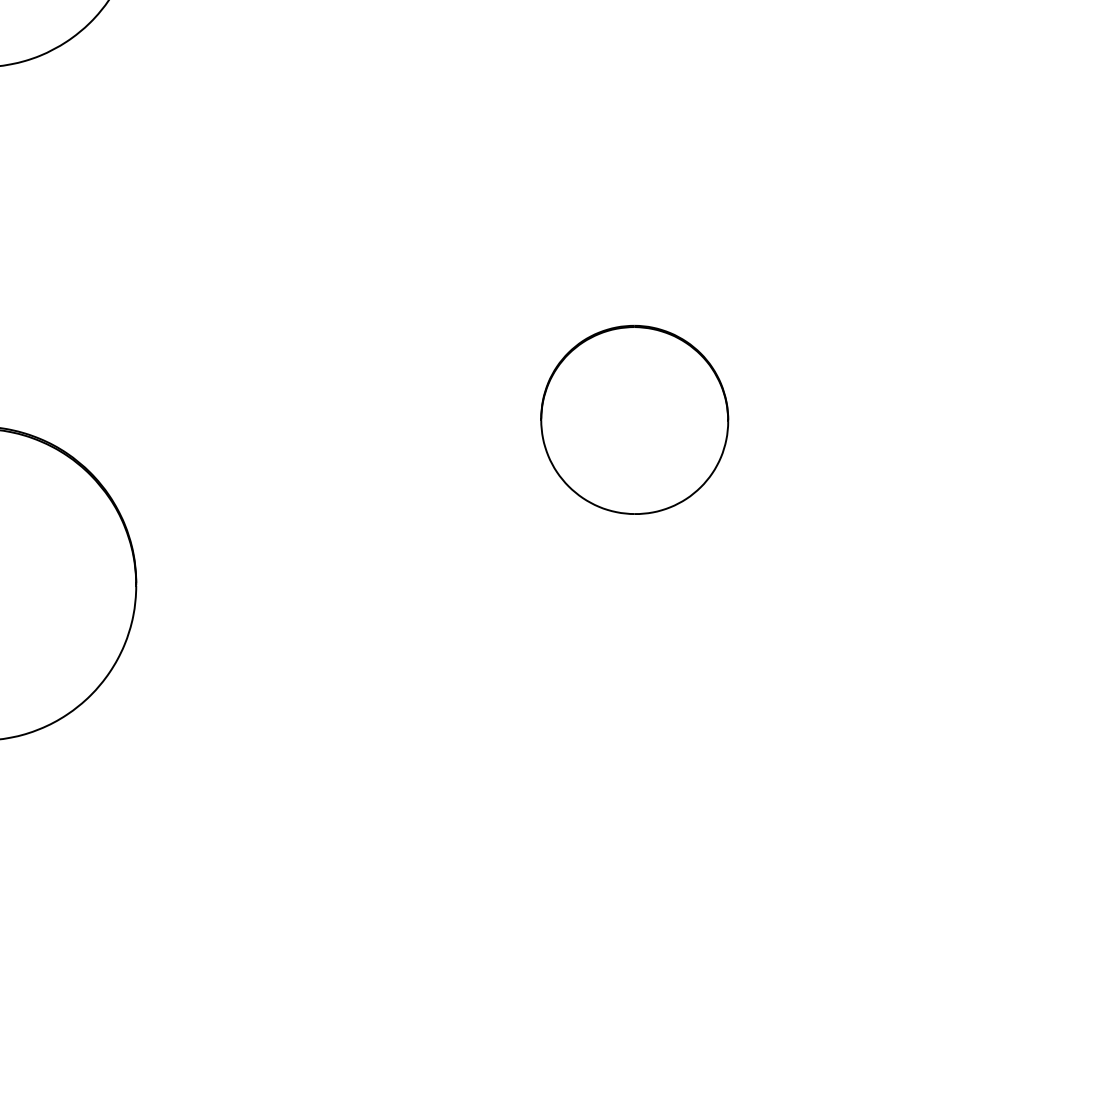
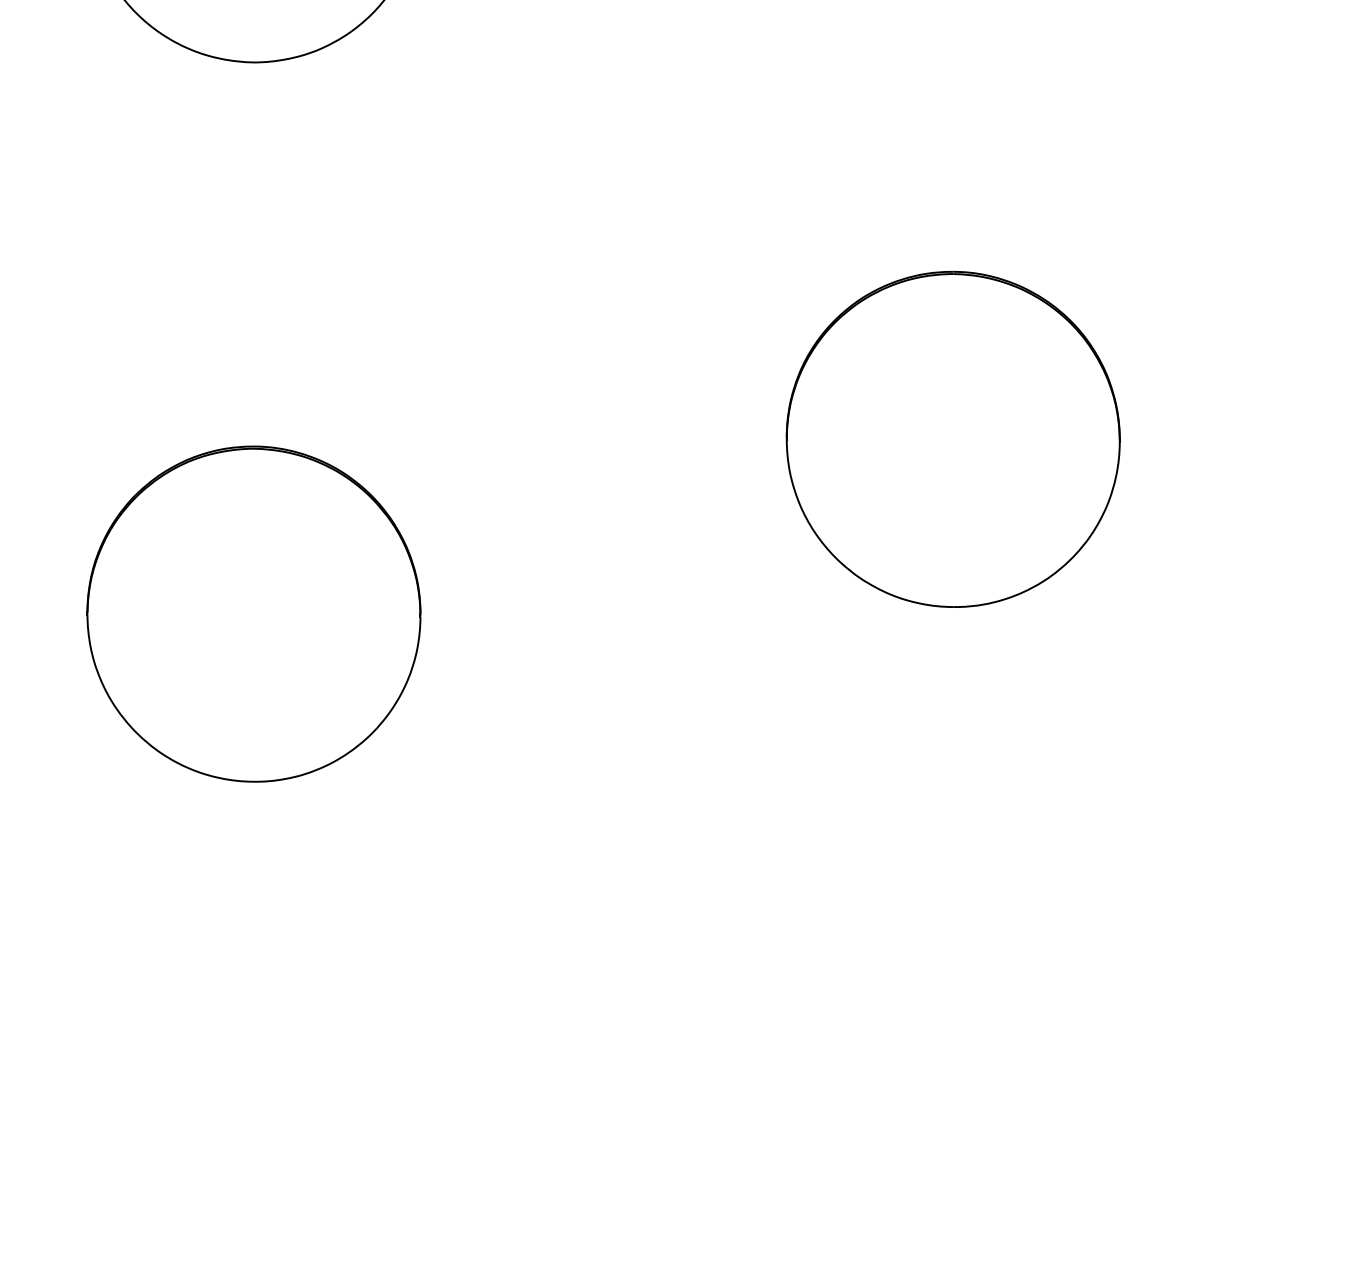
part: (634, 419) -> (952, 438), size x1.67

